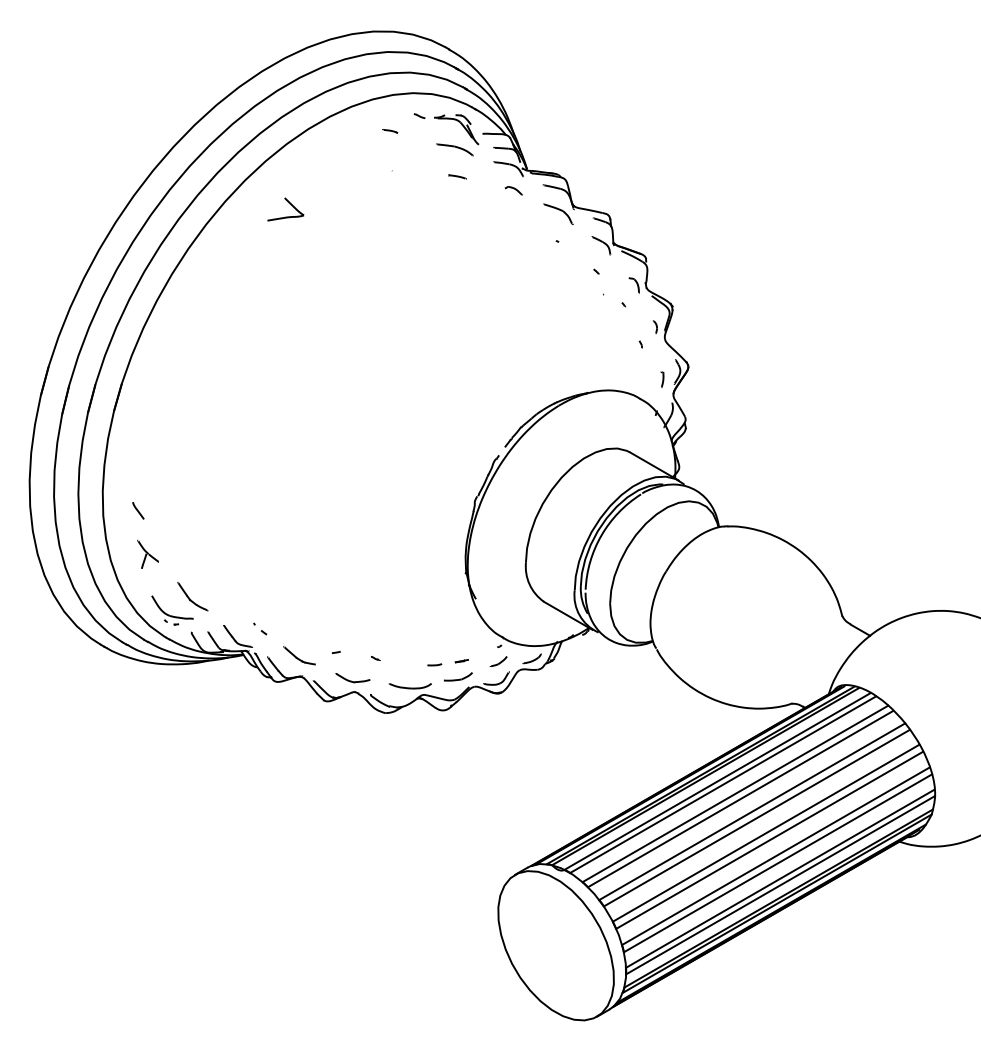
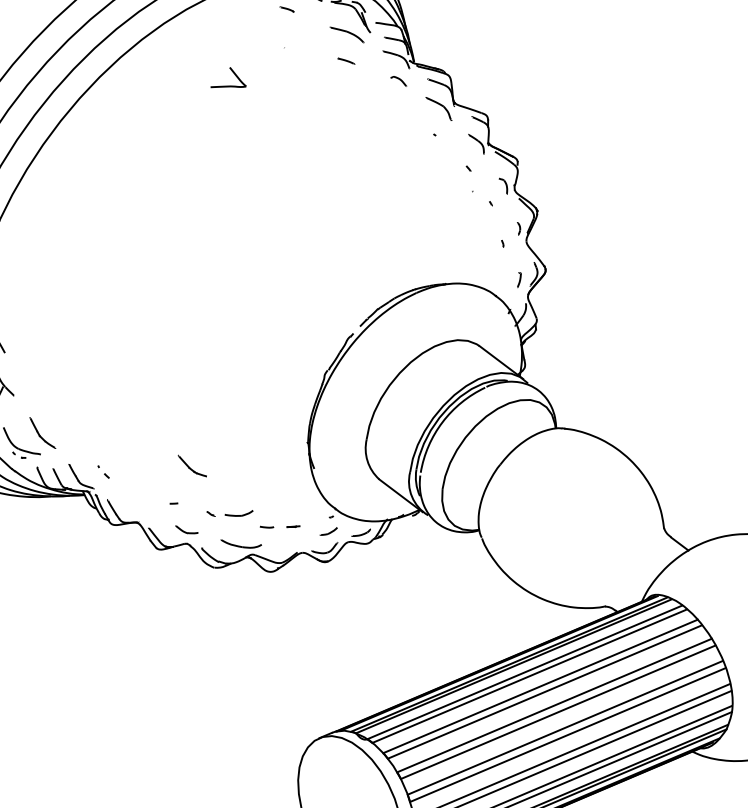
part: (289, 204) -> (233, 74), moved
part: (299, 655) -> (192, 465), moved
part: (457, 676) -> (238, 512), moved
part: (352, 678) -> (186, 530), size x0.7

